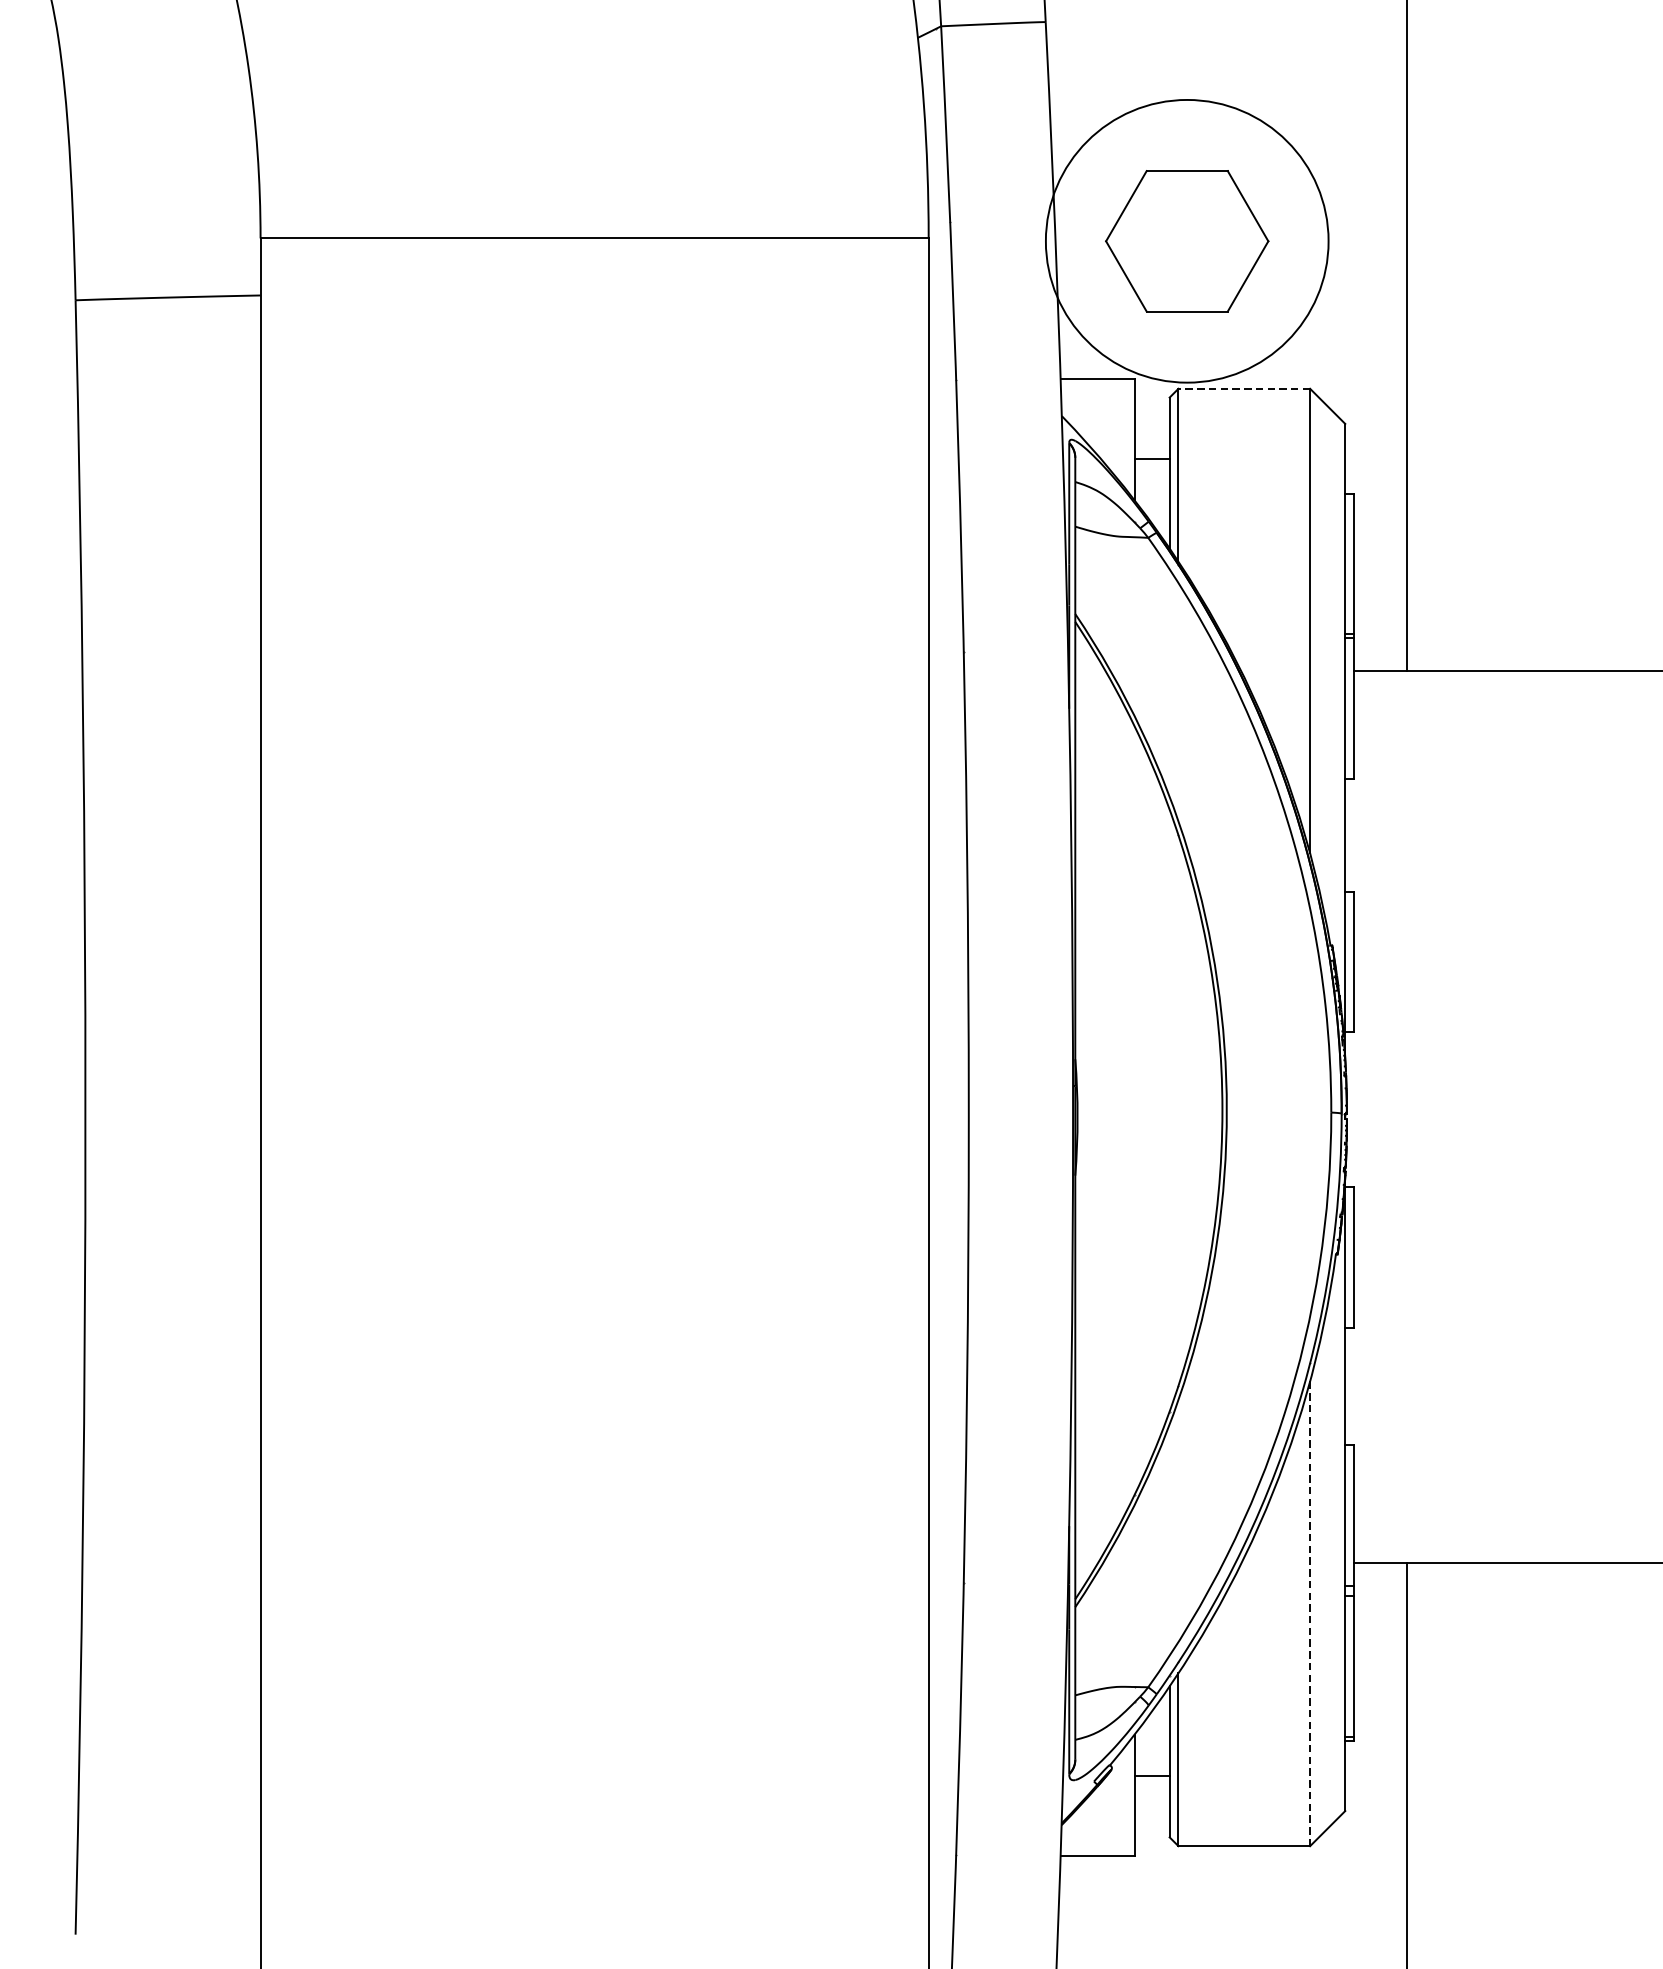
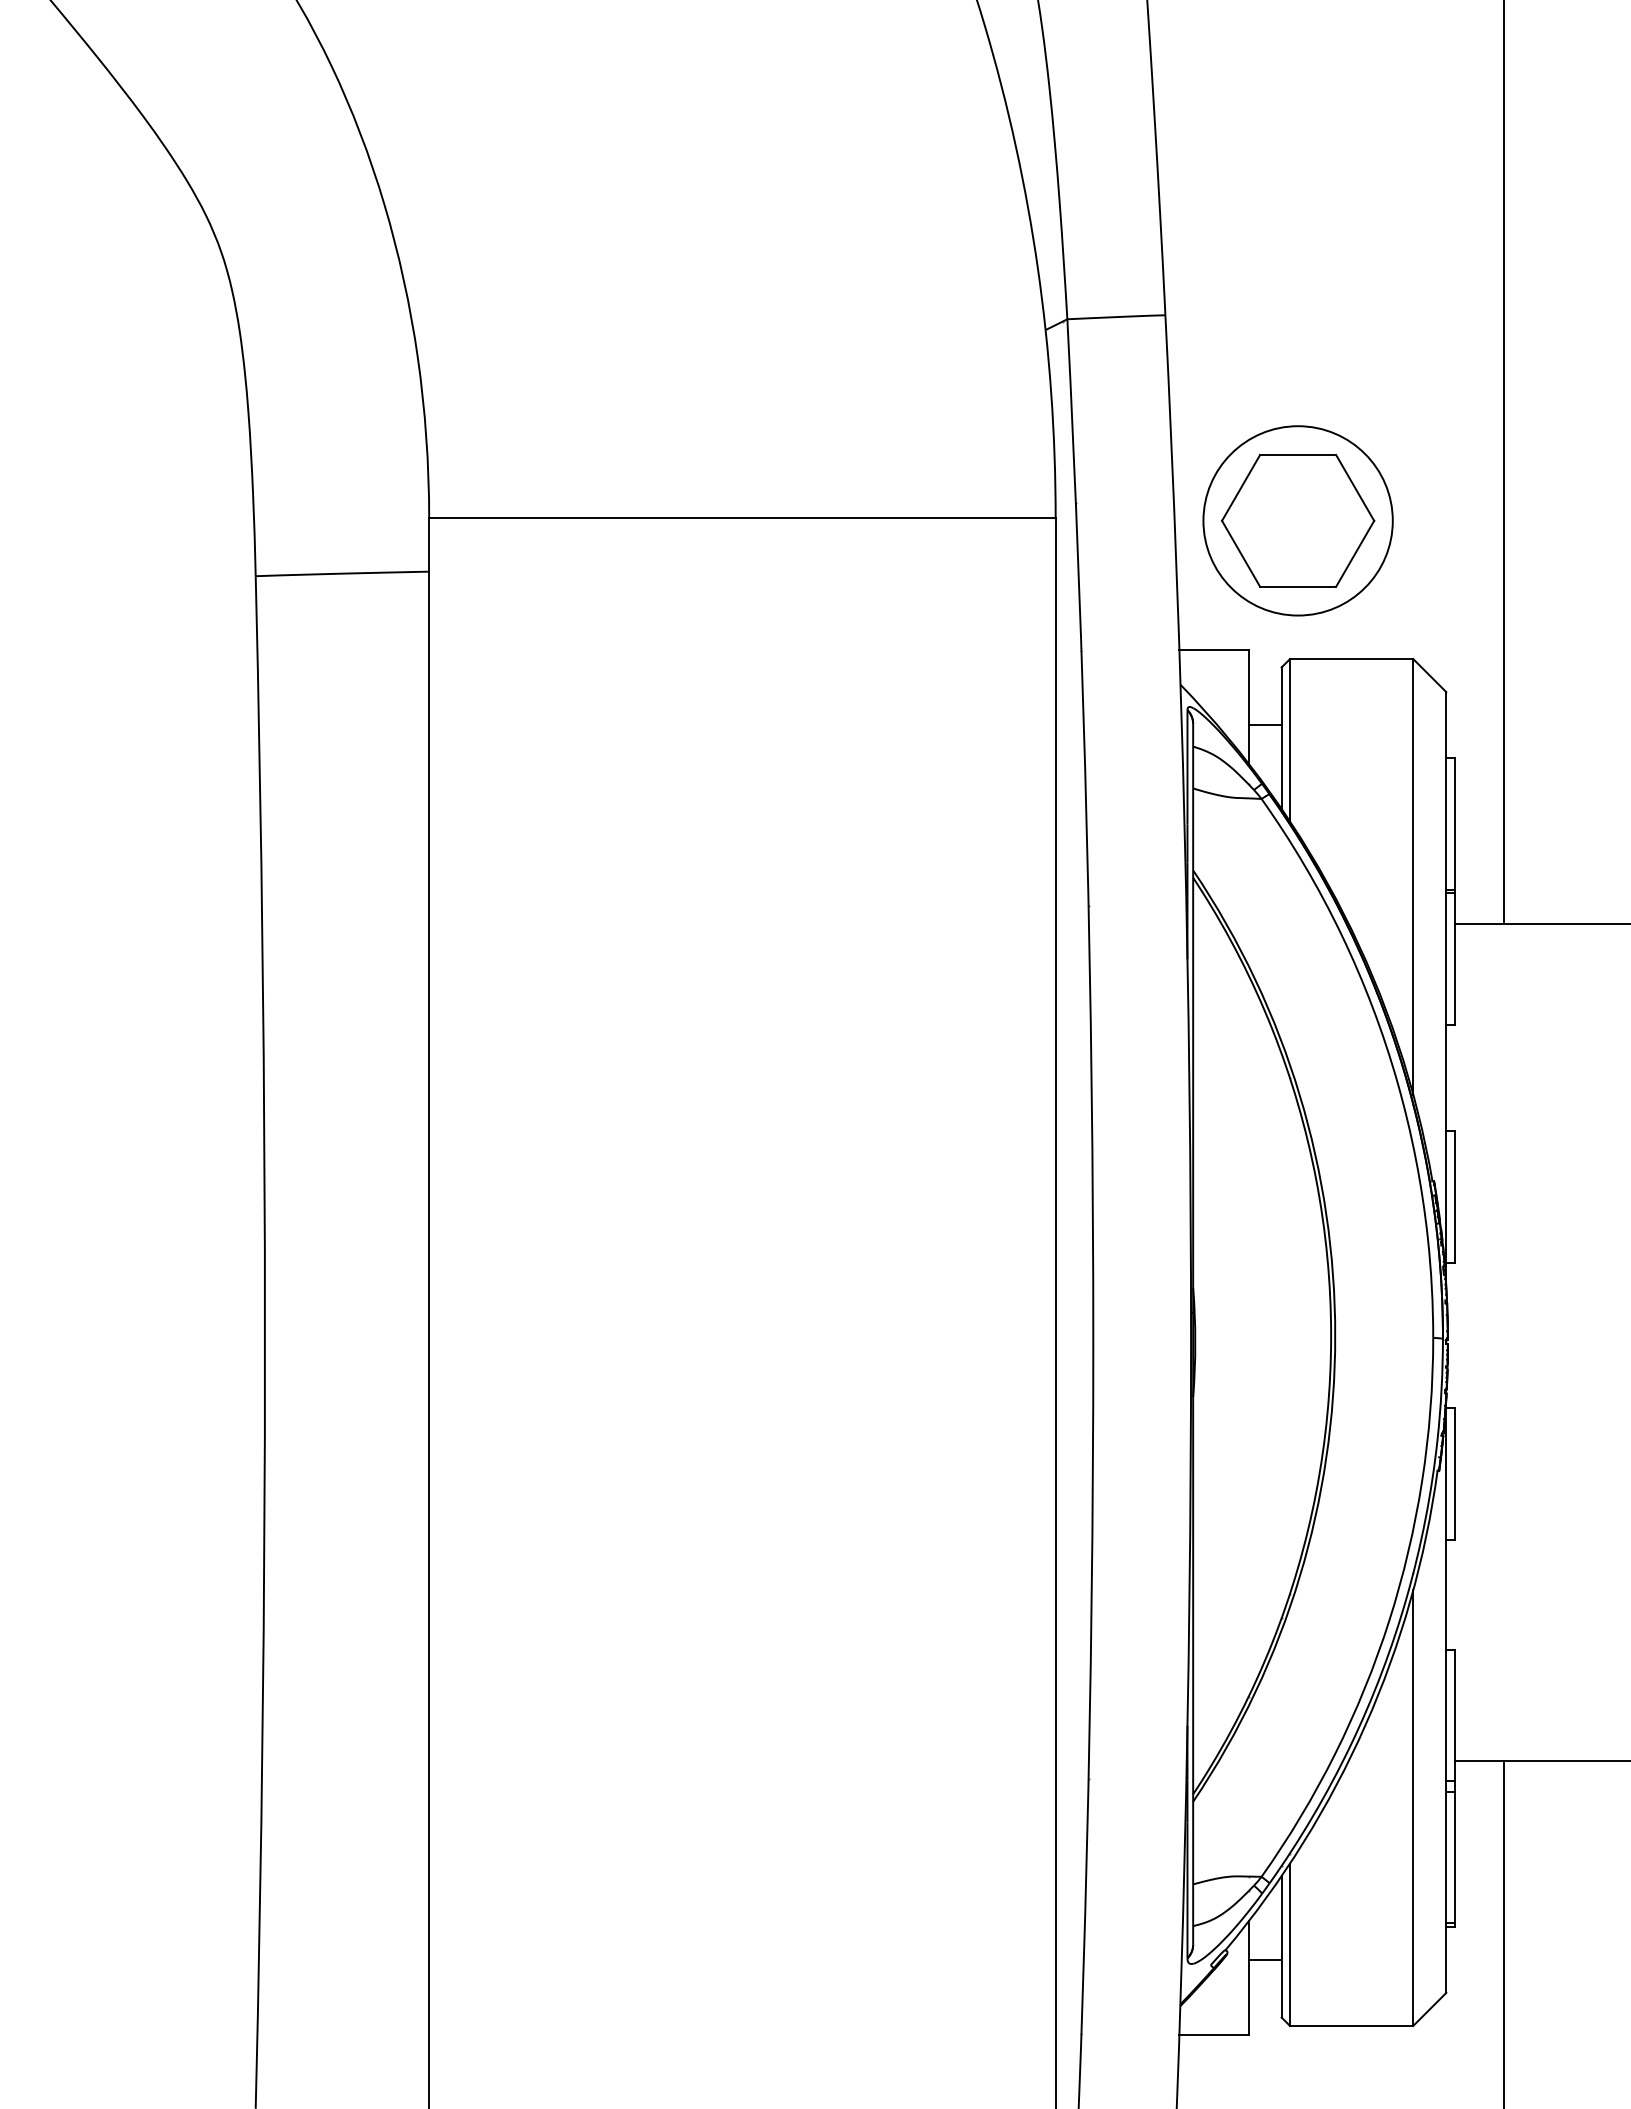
circle: (1186, 240) -> (1297, 520), size x0.71
line: (1244, 389) -> (1351, 659), dashed -> solid
line: (1310, 1613) -> (1413, 1807), dashed -> solid

